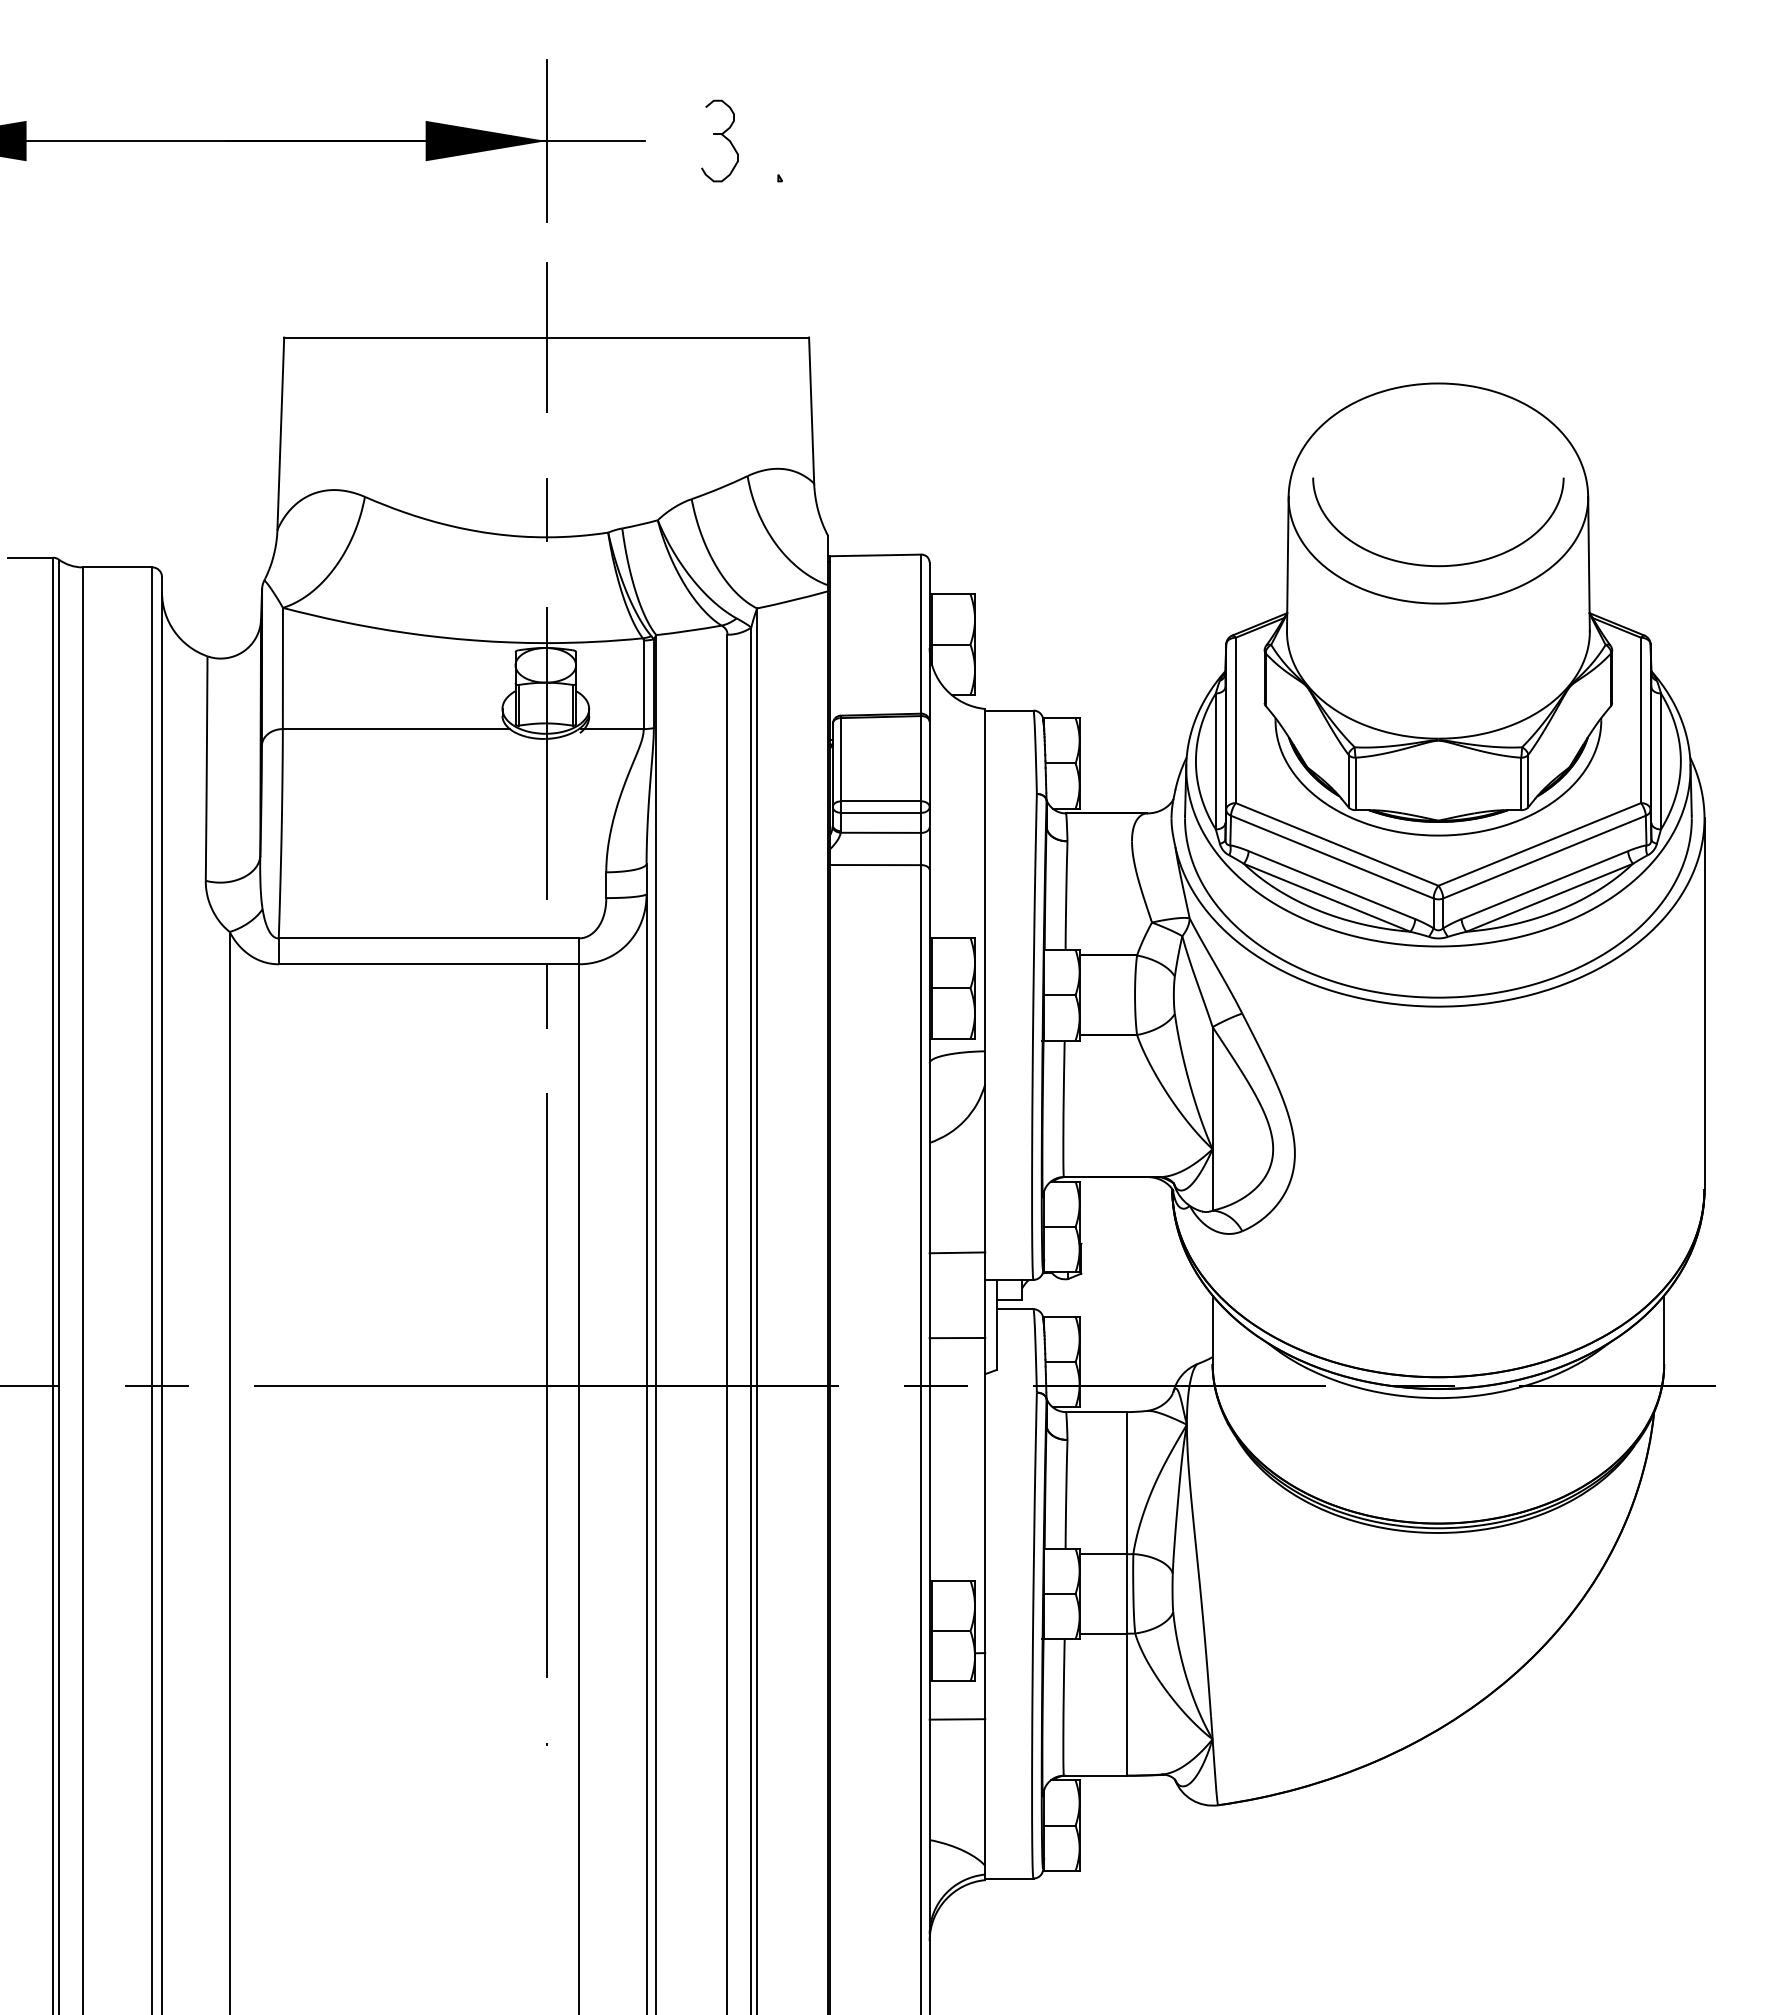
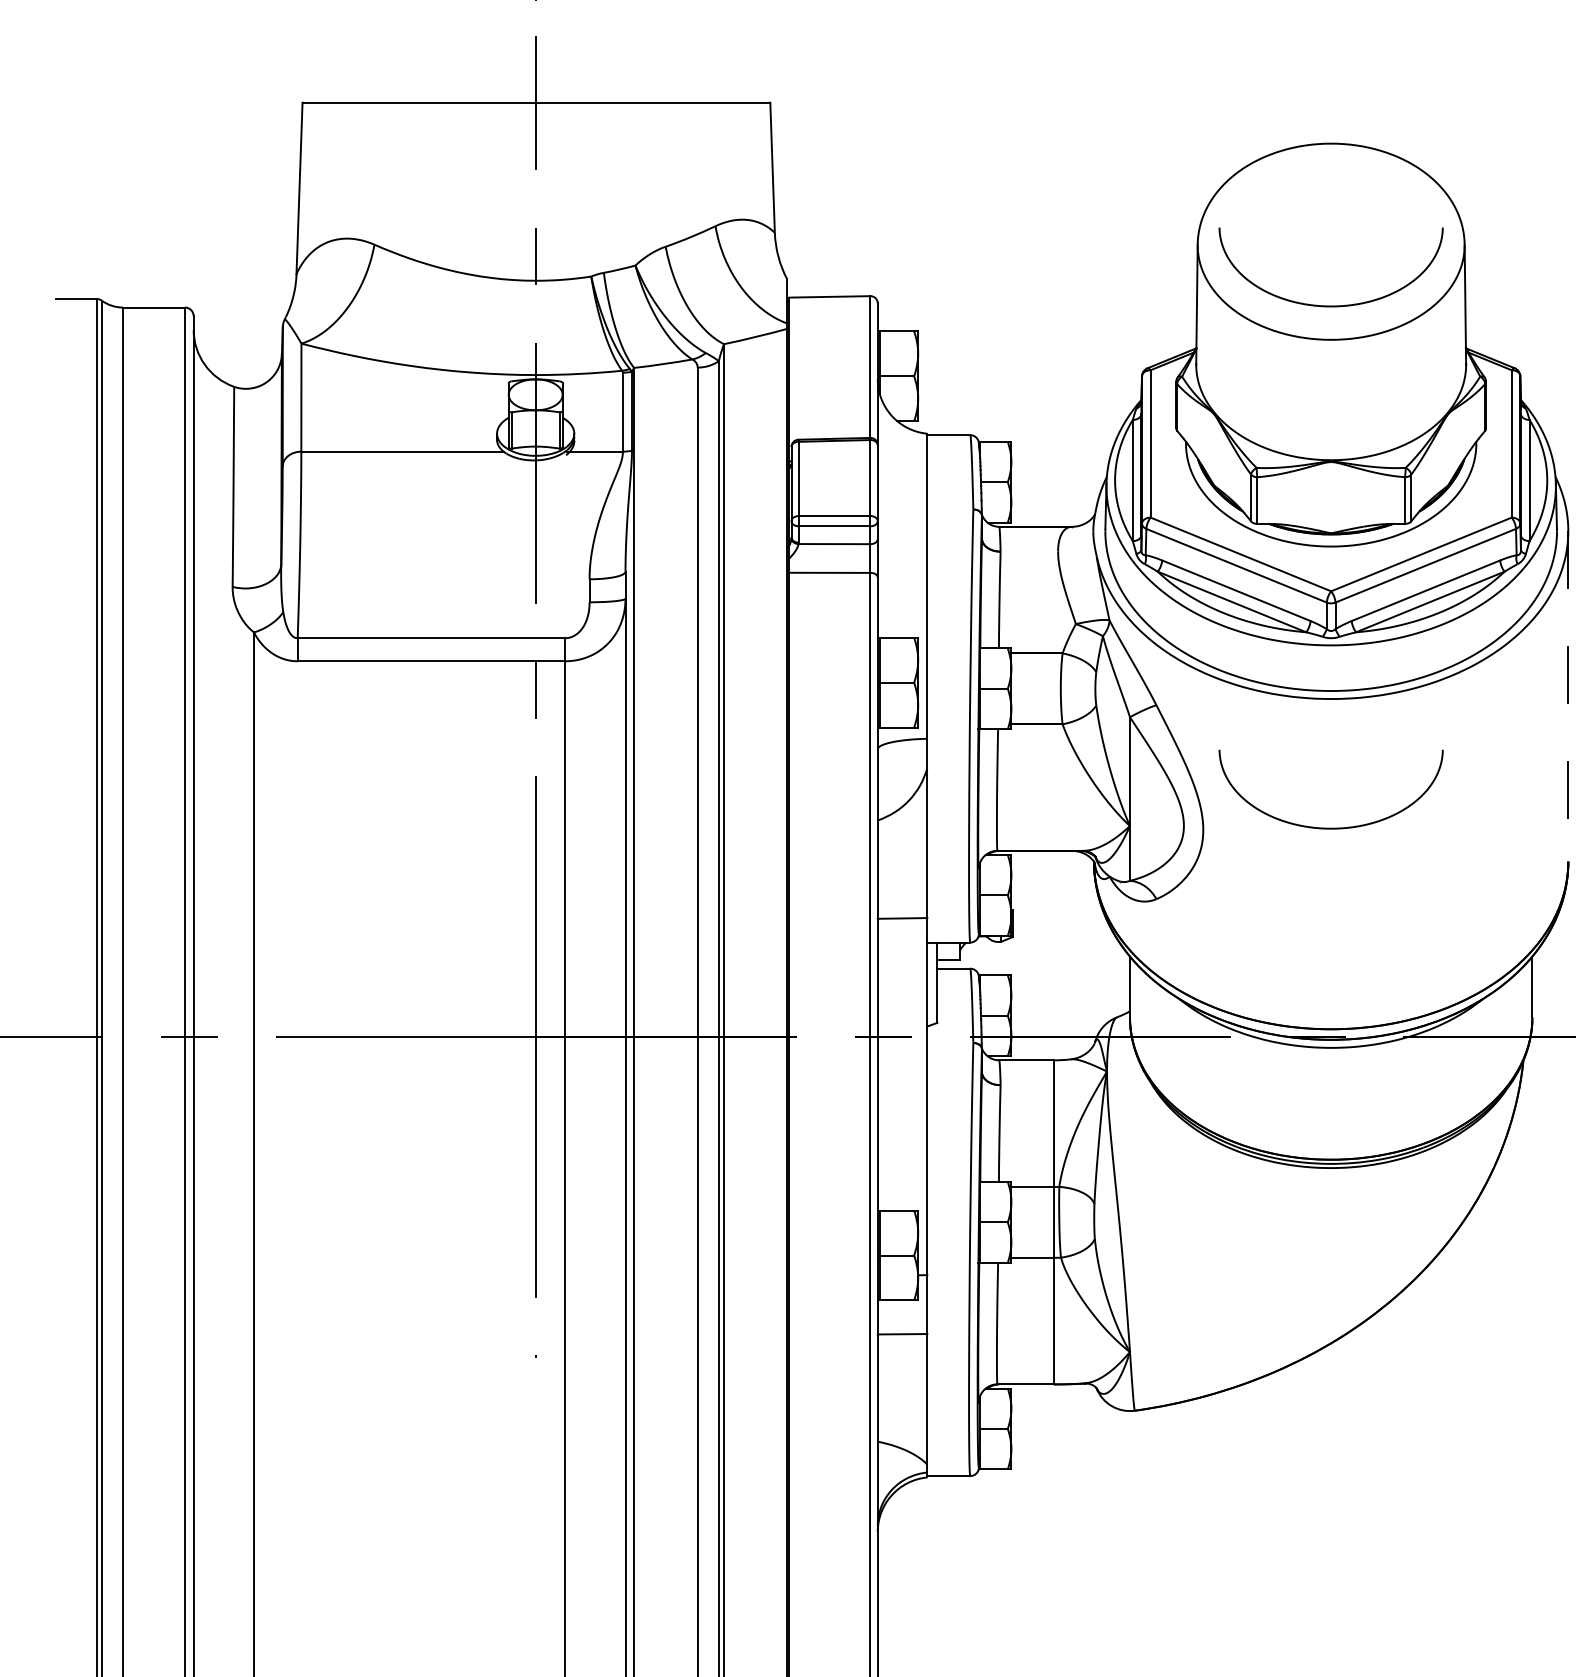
line: (1704, 1004) -> (1568, 697), solid -> dashed
curve: (1438, 1151) -> (1331, 828), added
line: (957, 1337) -> (902, 993), removed

